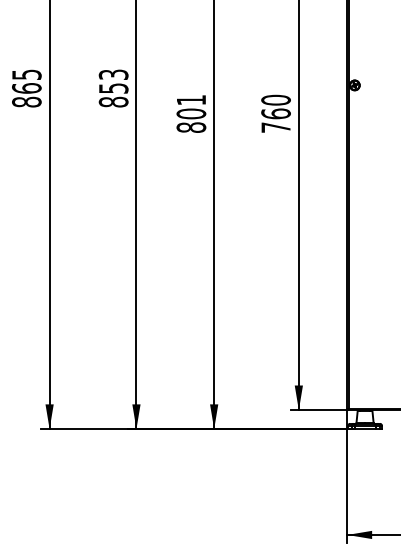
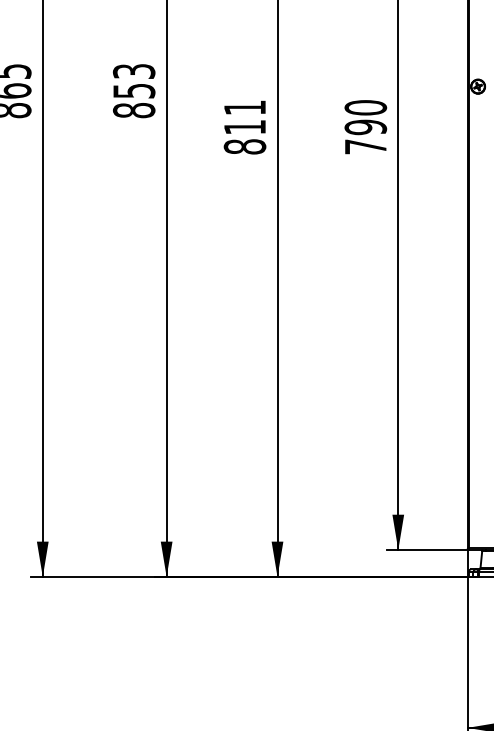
text: (191, 113) -> (245, 126), 801 -> 811
text: (275, 113) -> (364, 126), 760 -> 790

